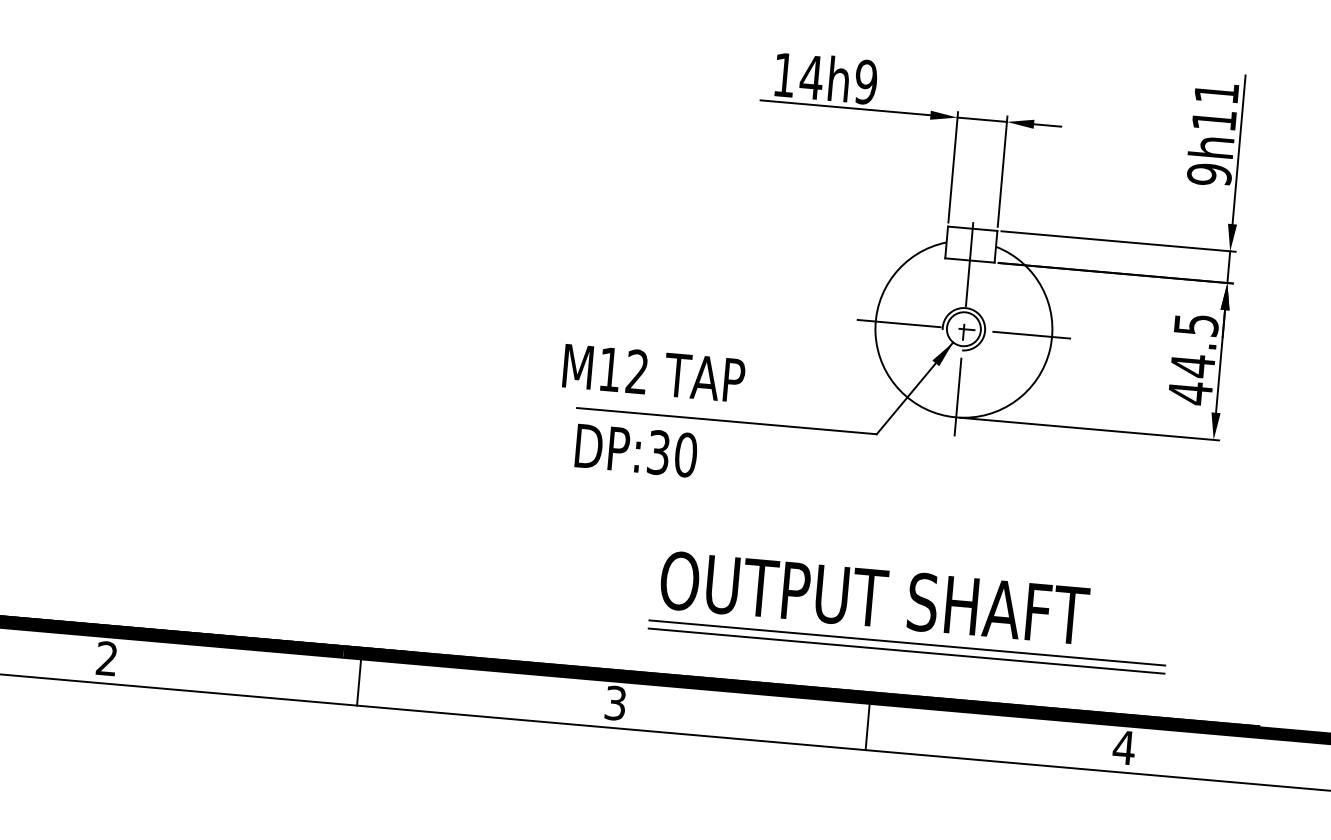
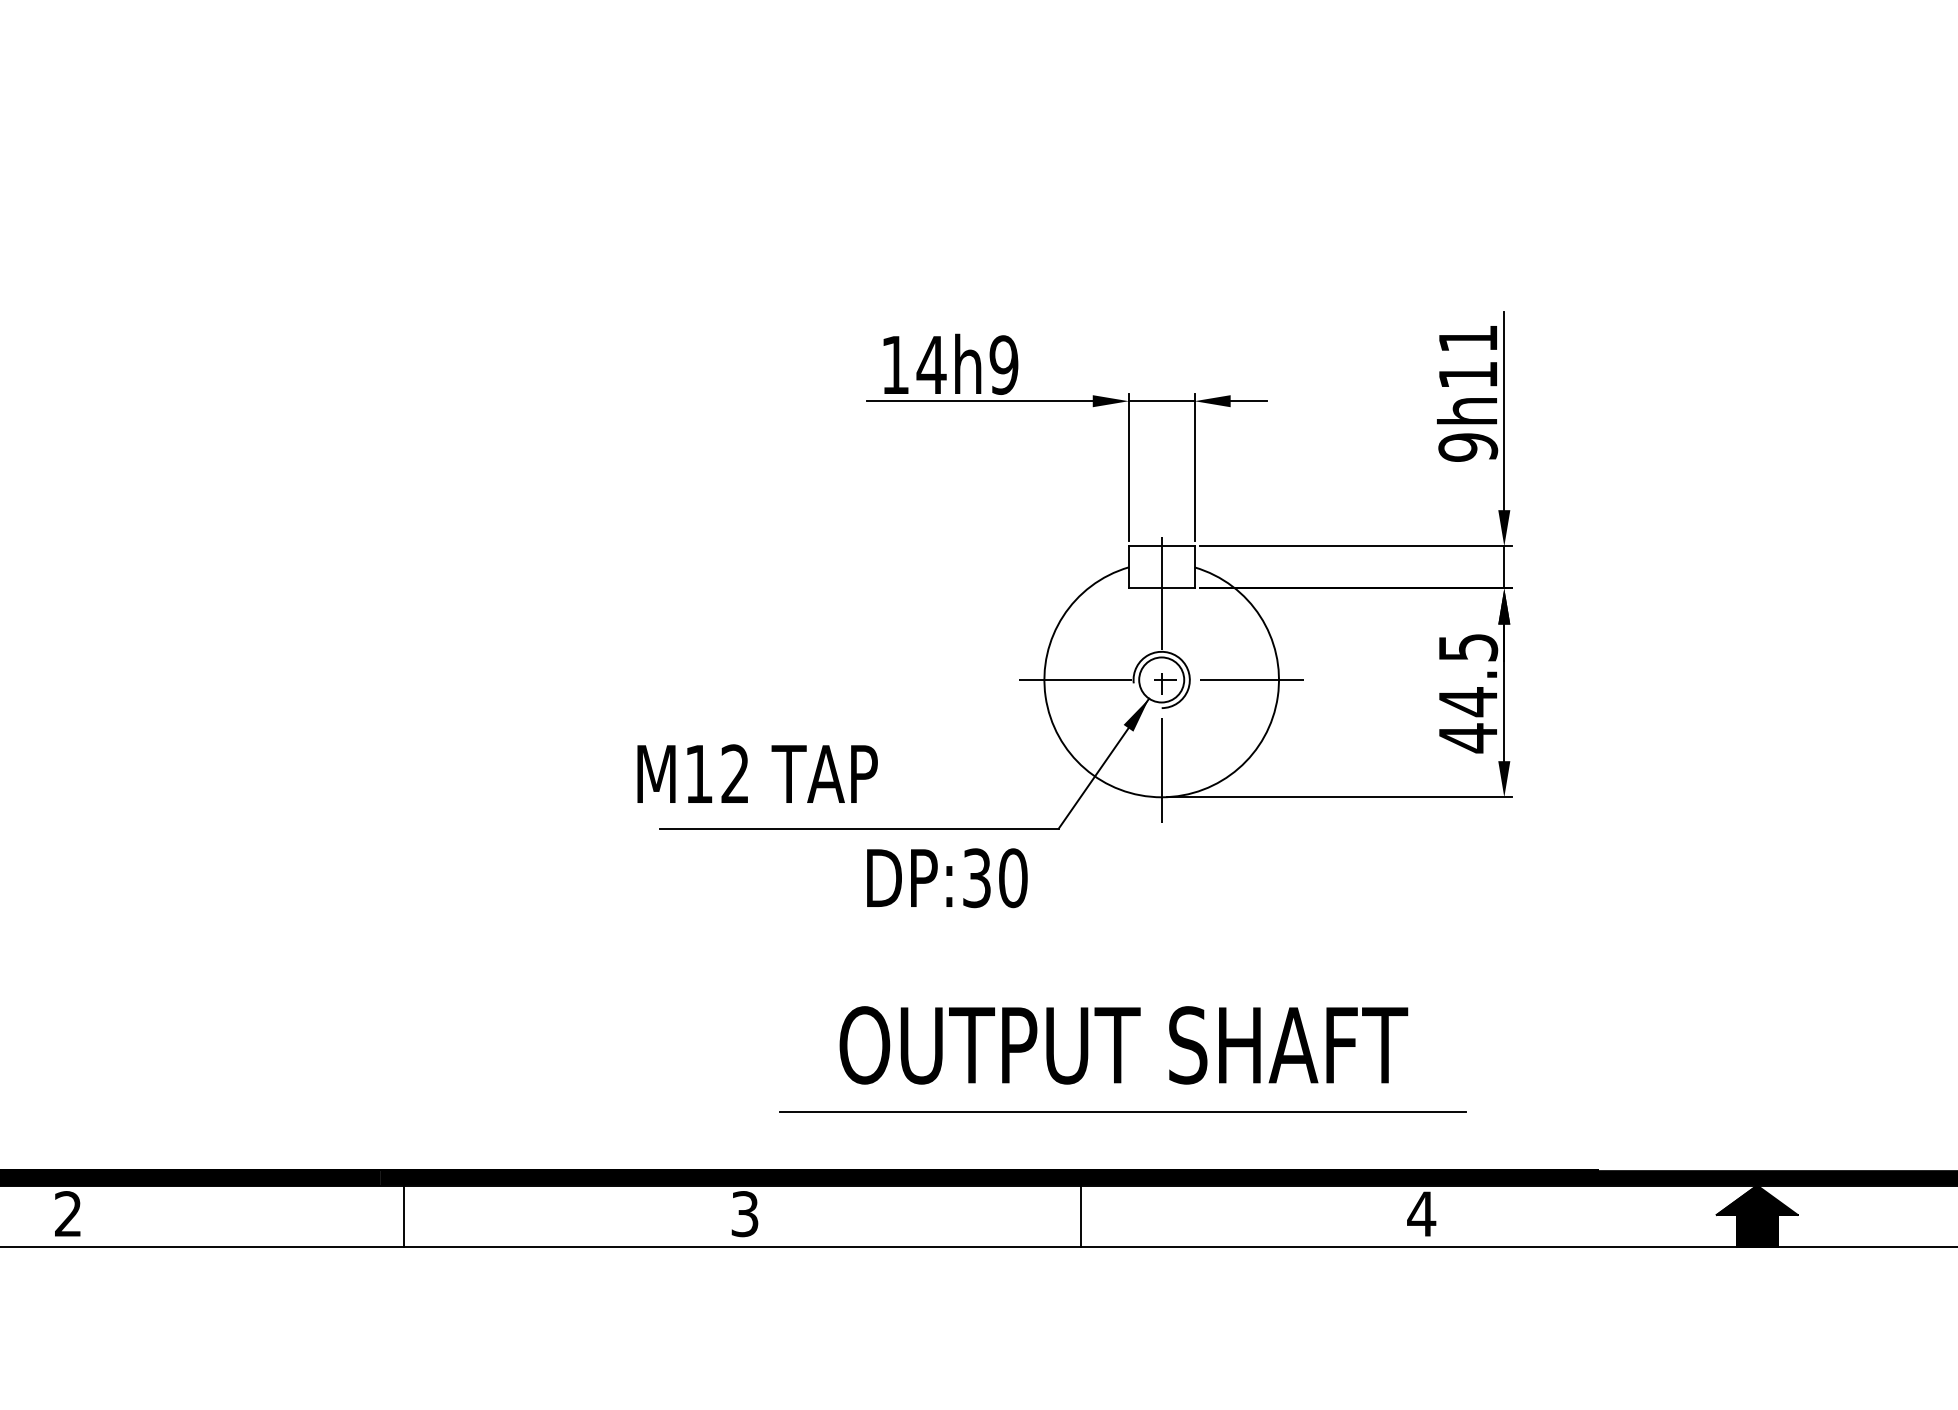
text: (636, 450) -> (947, 878), moved
text: (874, 598) -> (1123, 1045), moved
line: (907, 642) -> (1123, 1100), removed

